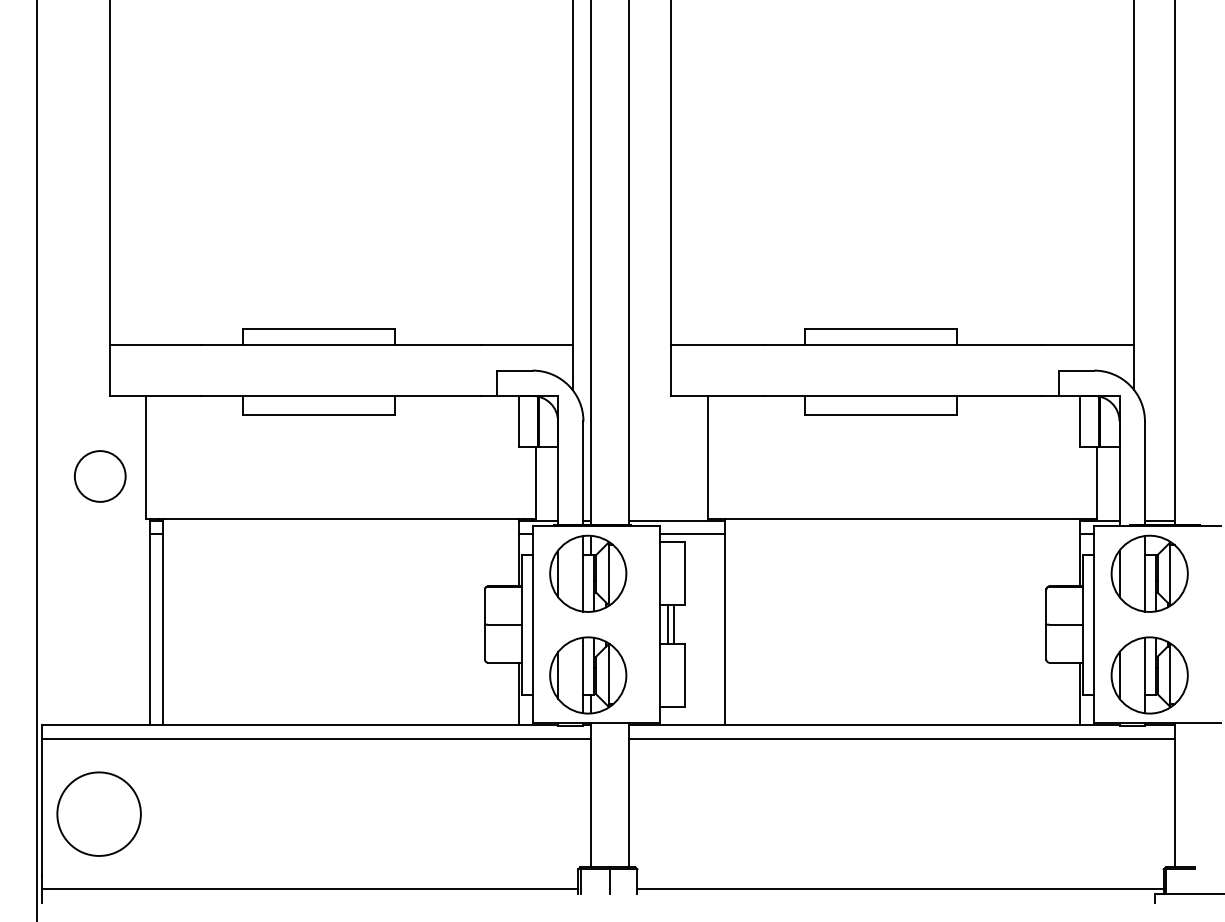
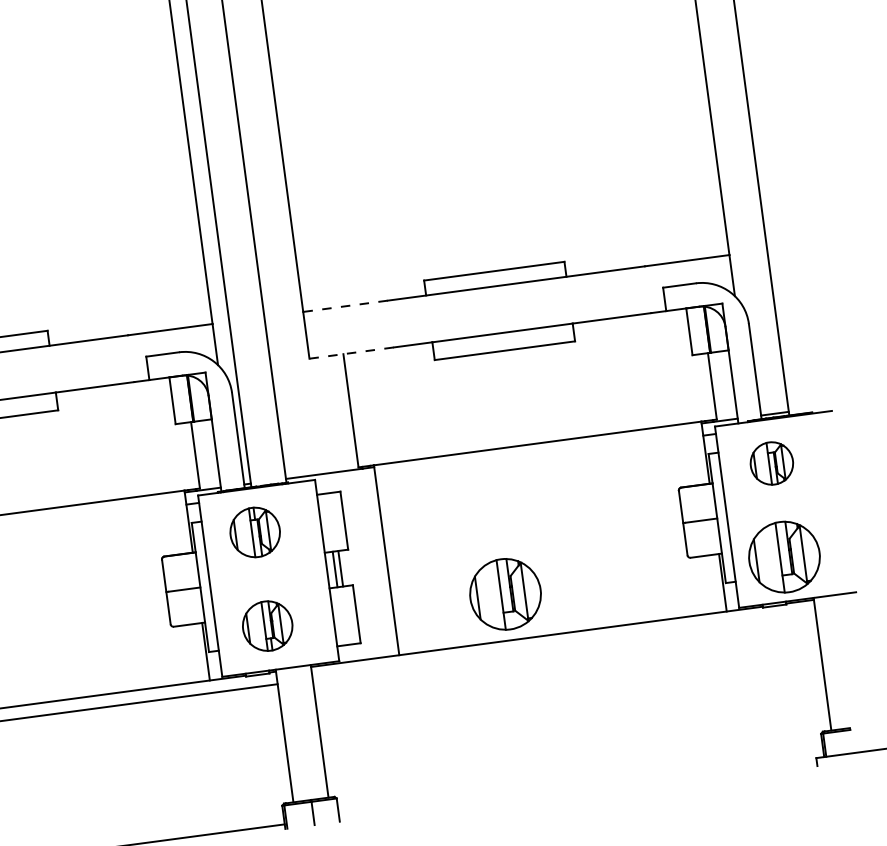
line: (716, 345) -> (345, 306), solid -> dashed
line: (716, 396) -> (351, 353), solid -> dashed
line: (691, 534) -> (345, 483), removed
part: (588, 573) -> (255, 532), size x0.7
part: (1149, 573) -> (771, 463), size x0.6
part: (588, 675) -> (267, 626), size x0.7
part: (846, 675) -> (505, 594), added
line: (901, 738) -> (563, 645), removed
line: (900, 889) -> (581, 784), removed

